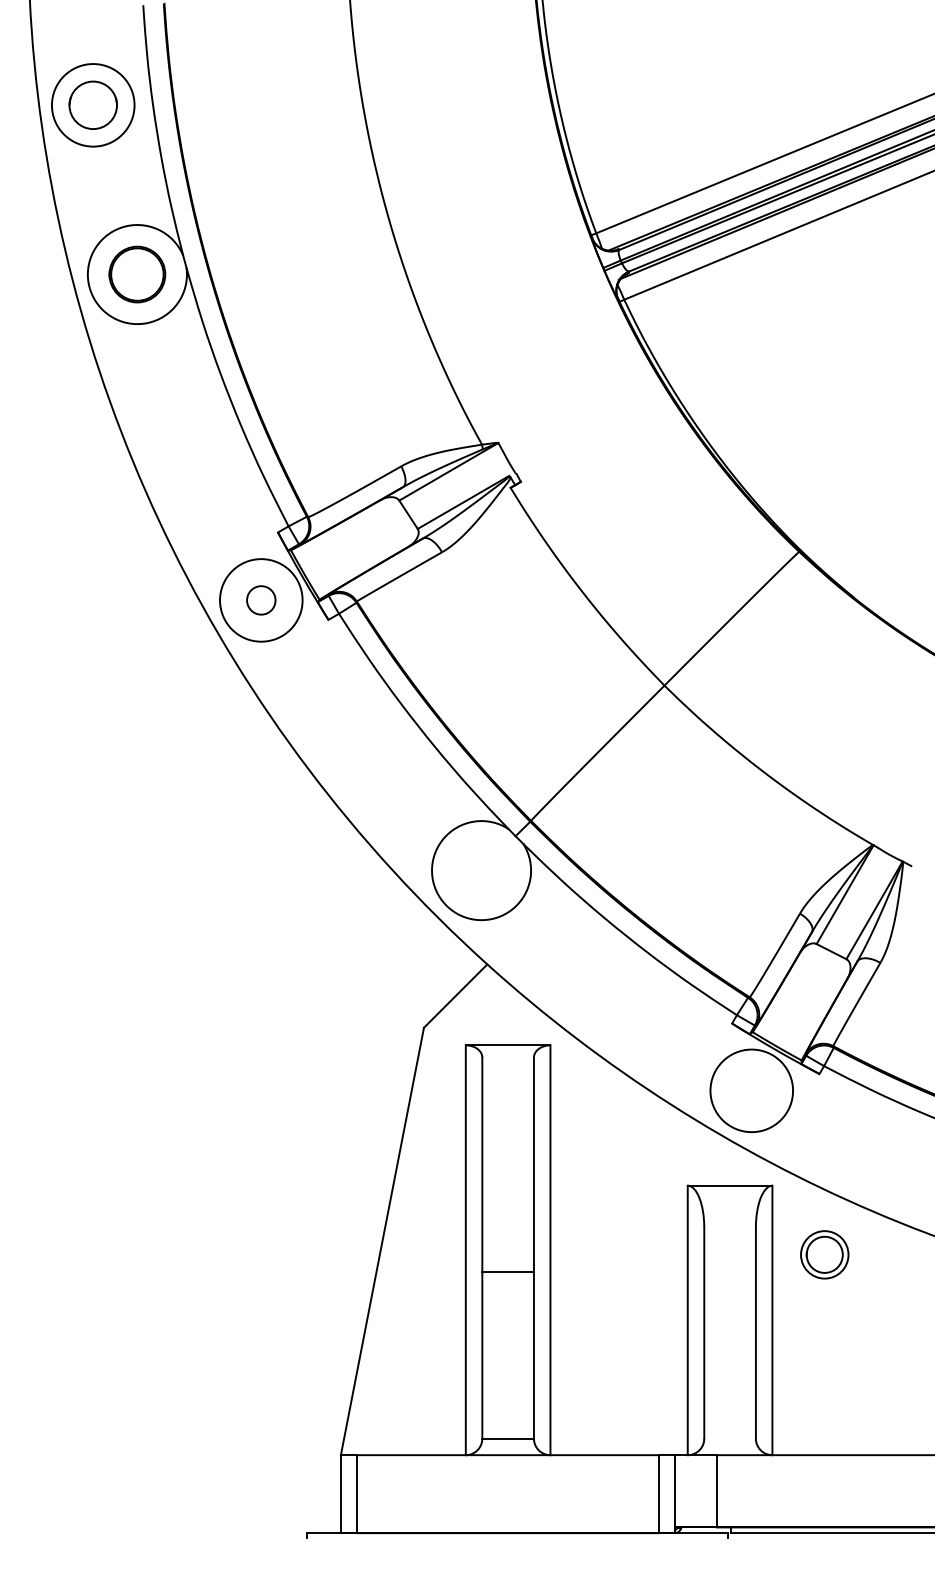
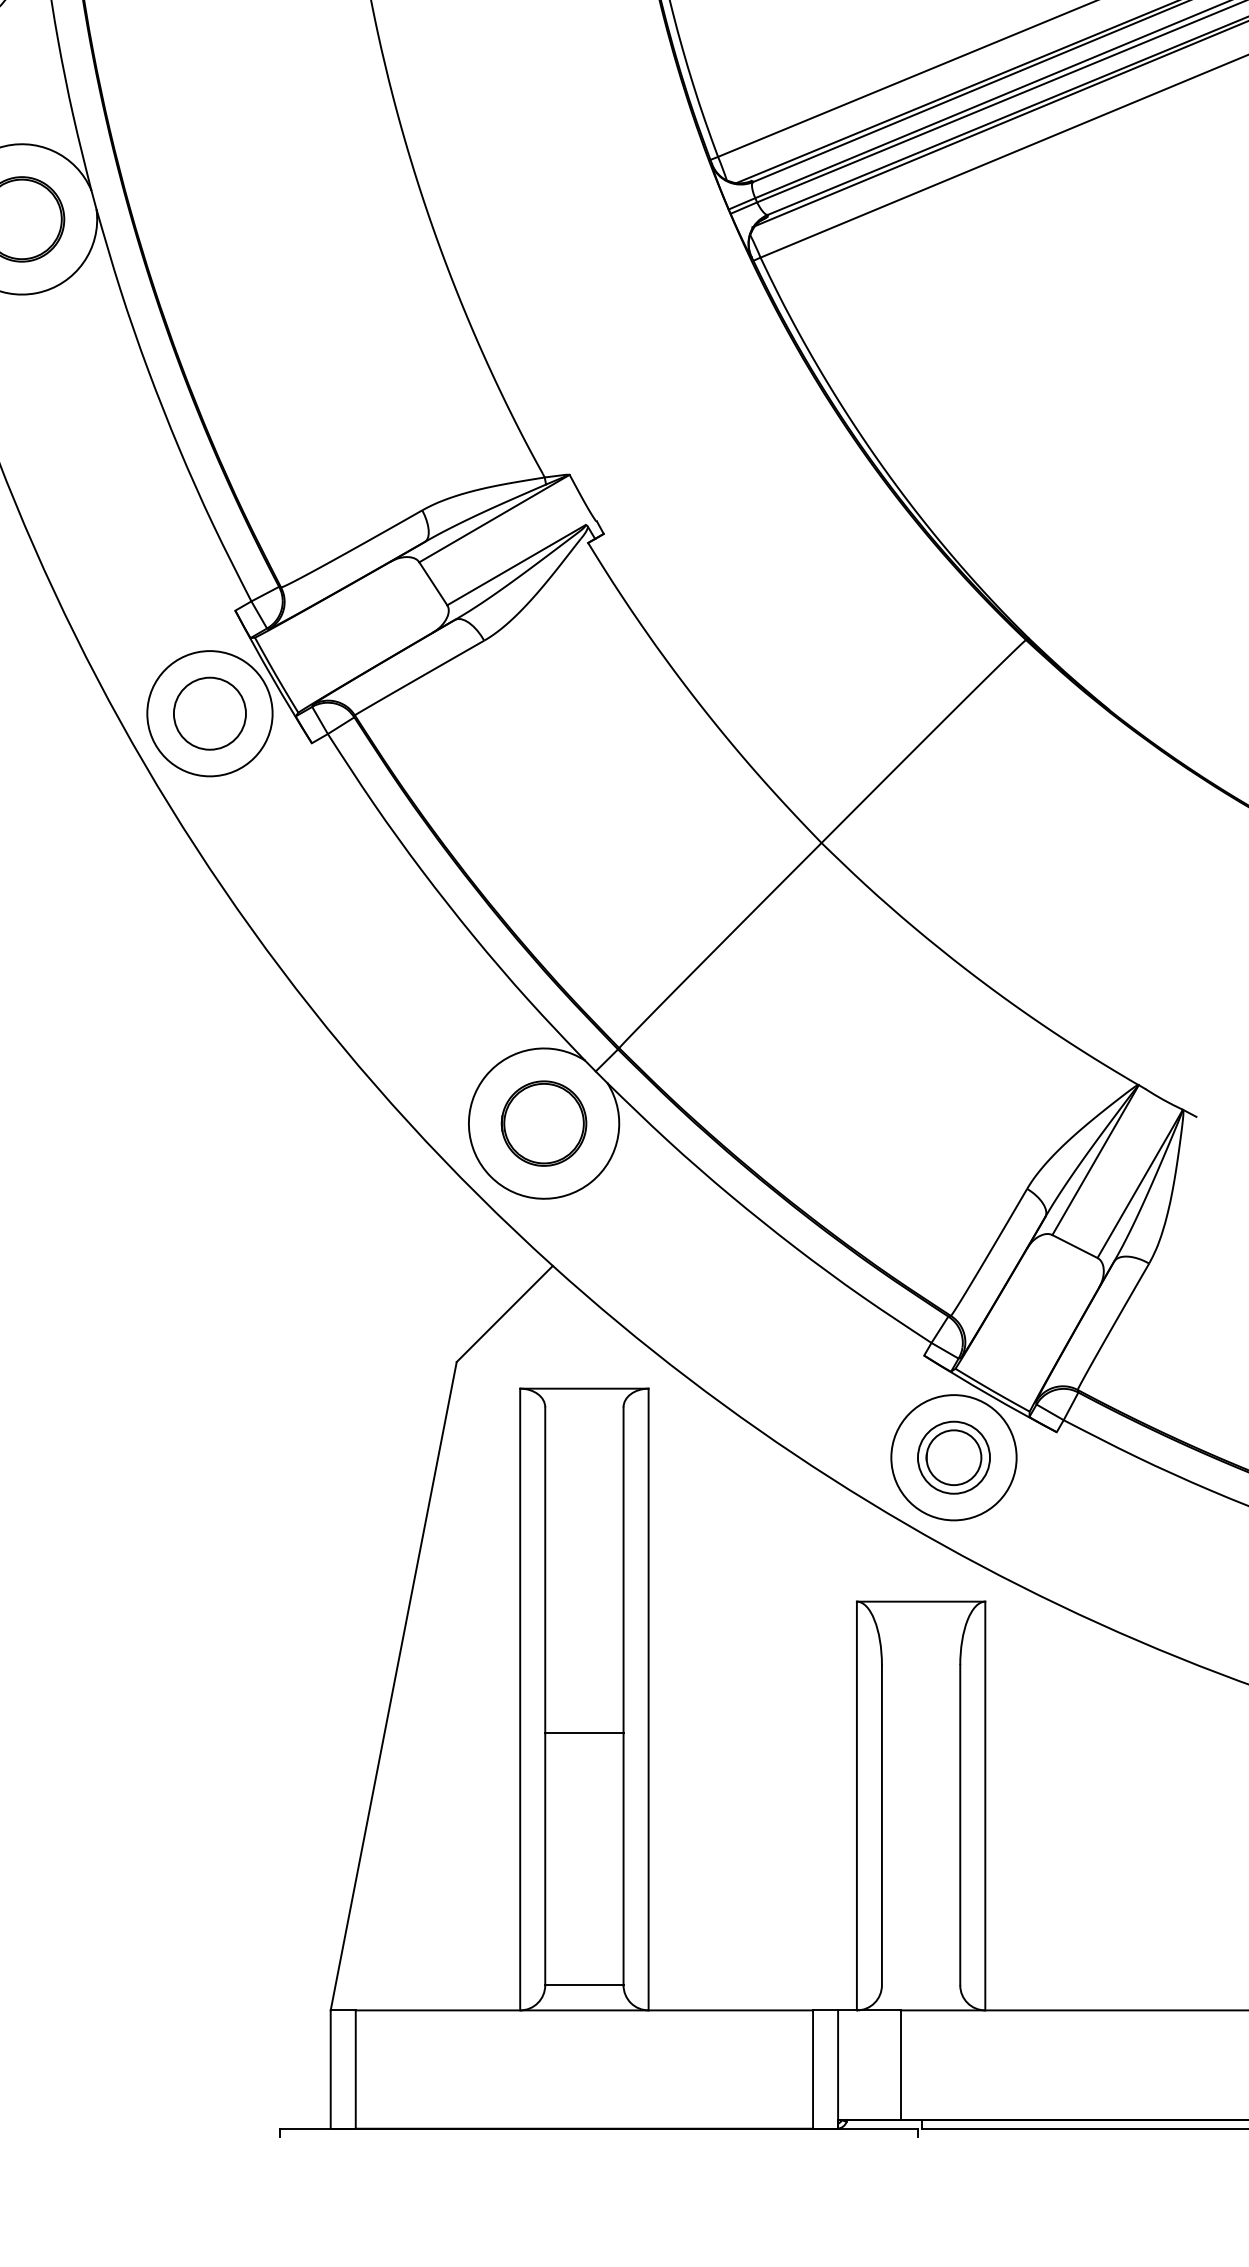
circle: (261, 600) -> (210, 713), size x1.67
part: (481, 870) -> (543, 1123), added
part: (824, 1254) -> (953, 1457), moved

